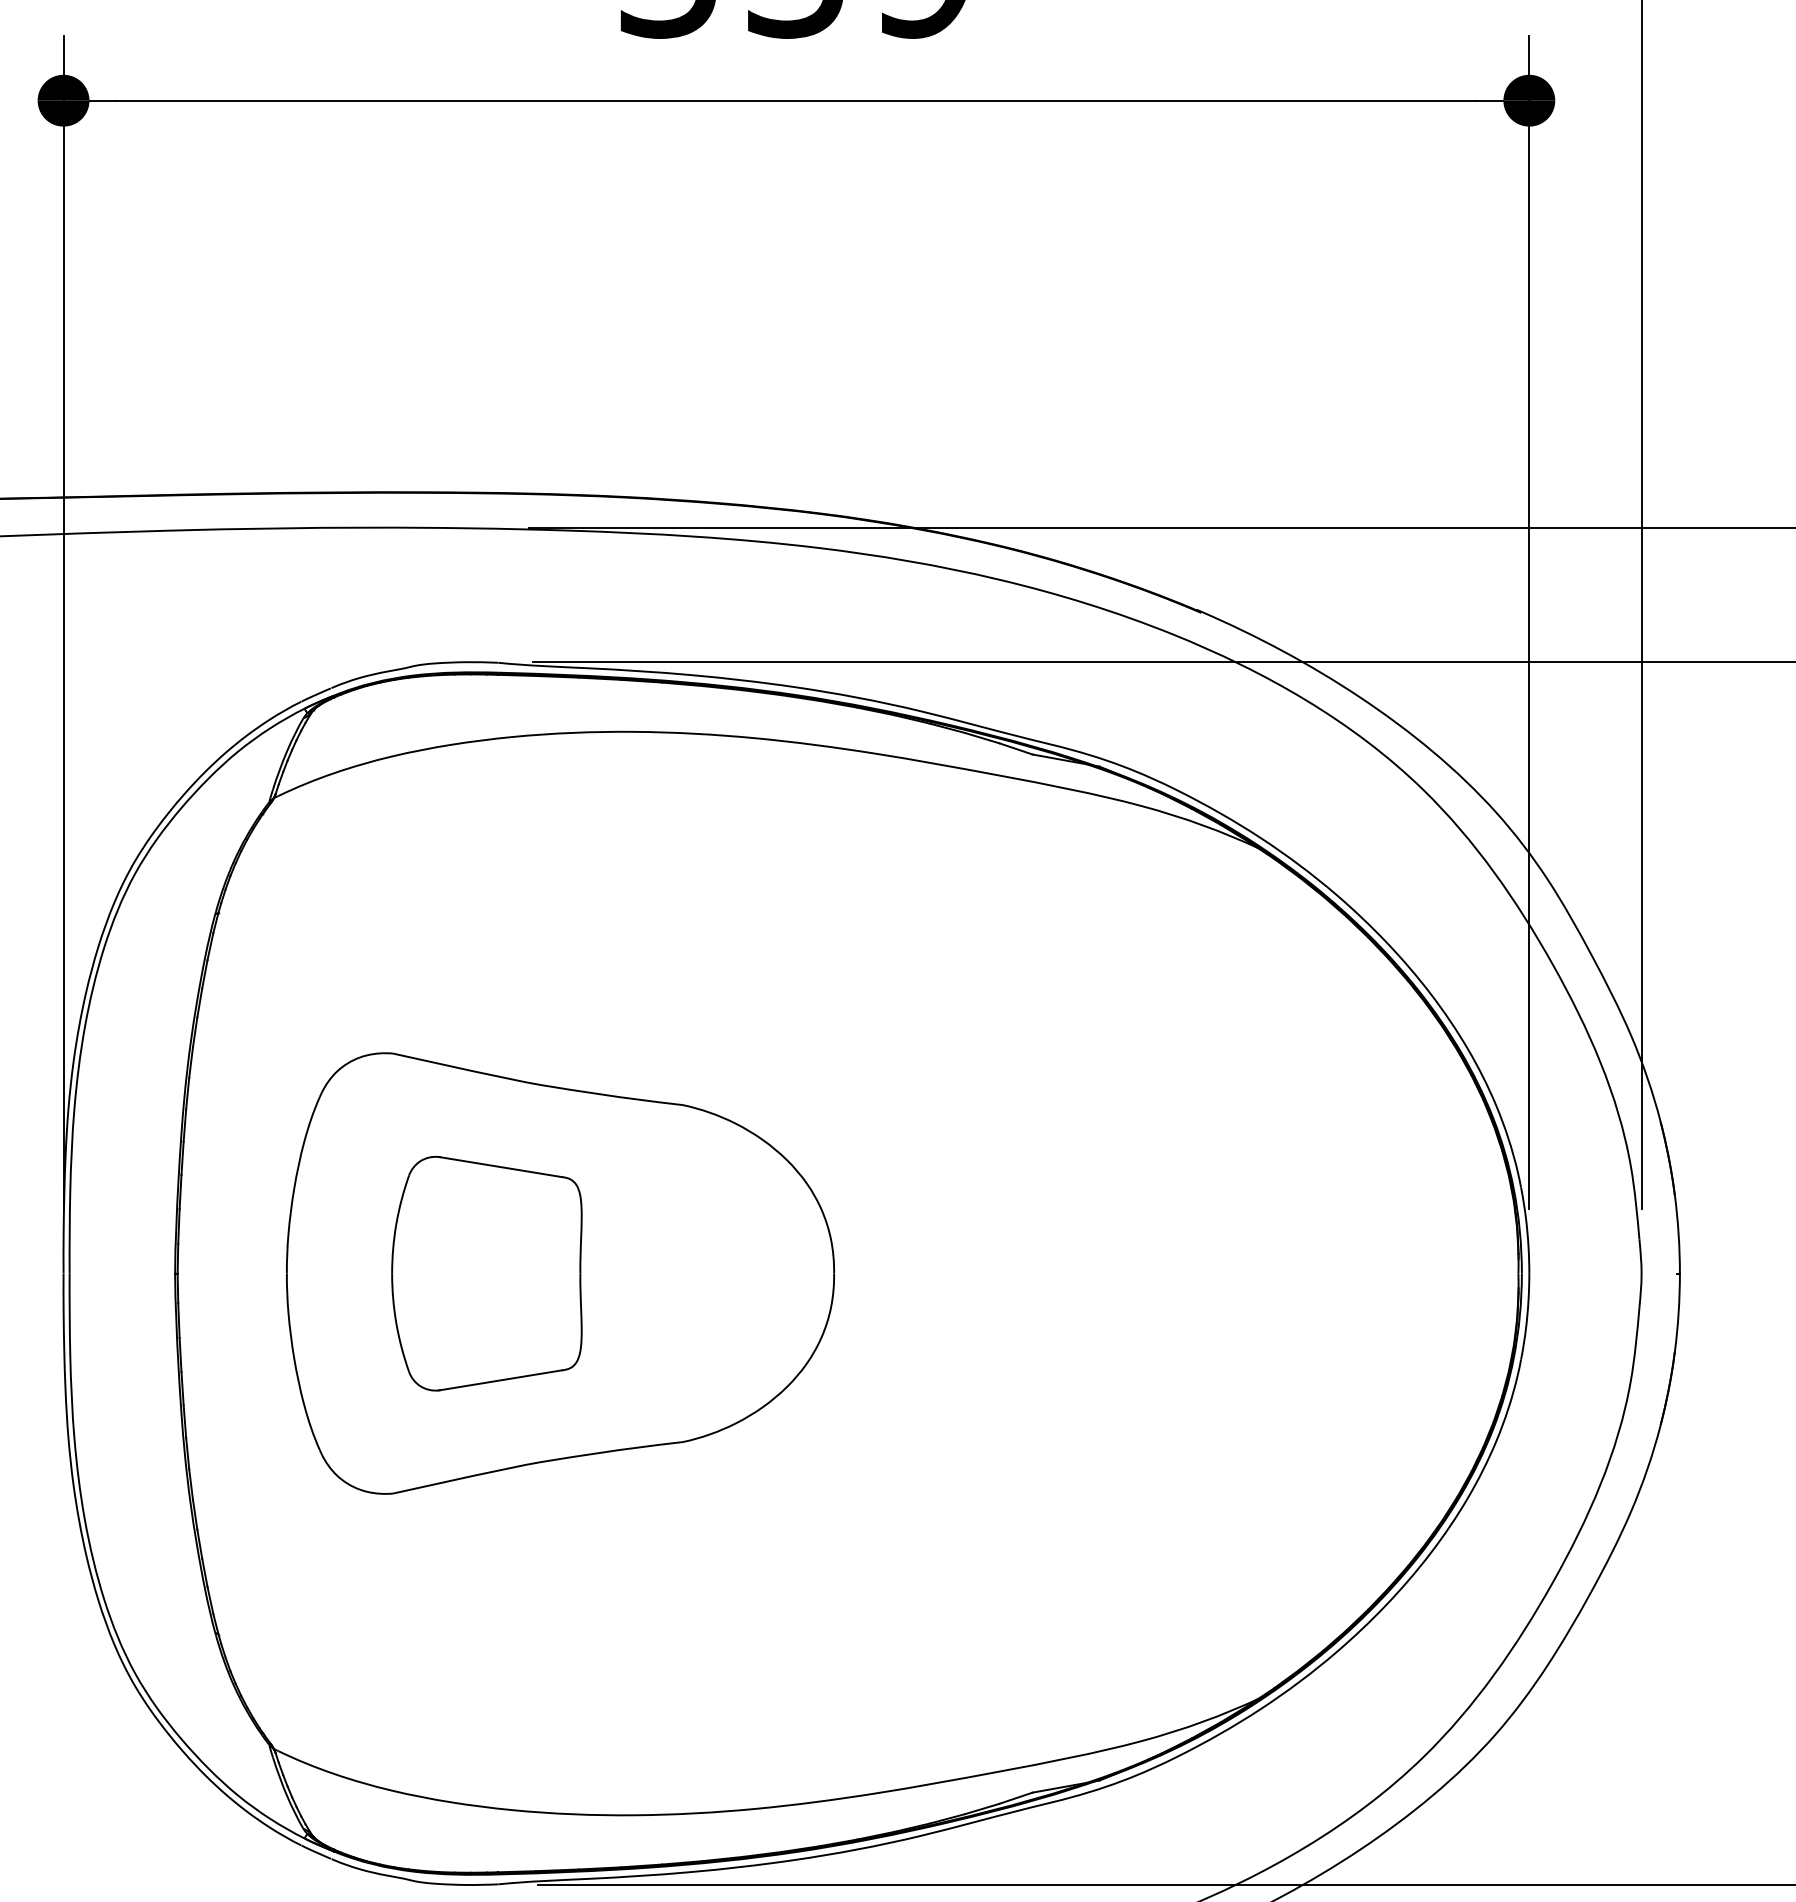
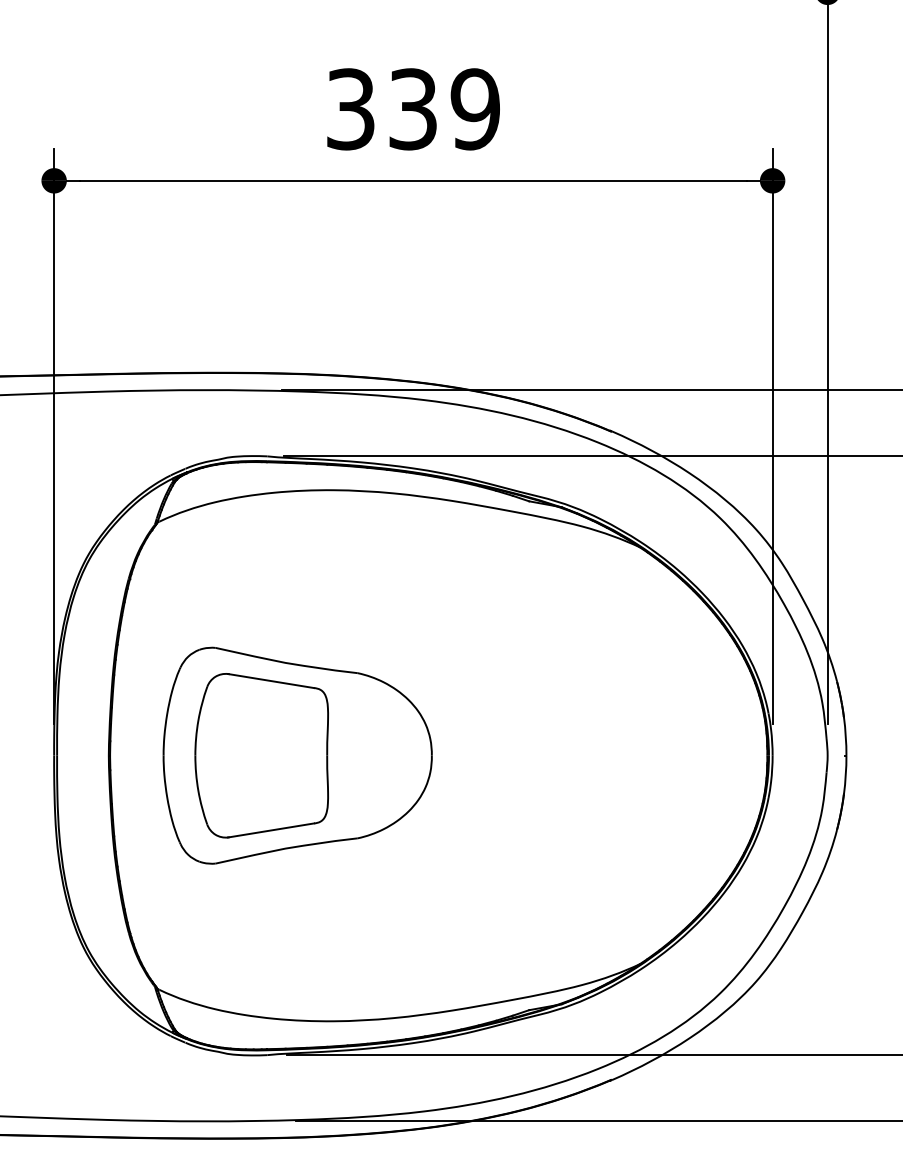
part: (486, 1273) -> (261, 755), size x1.43

